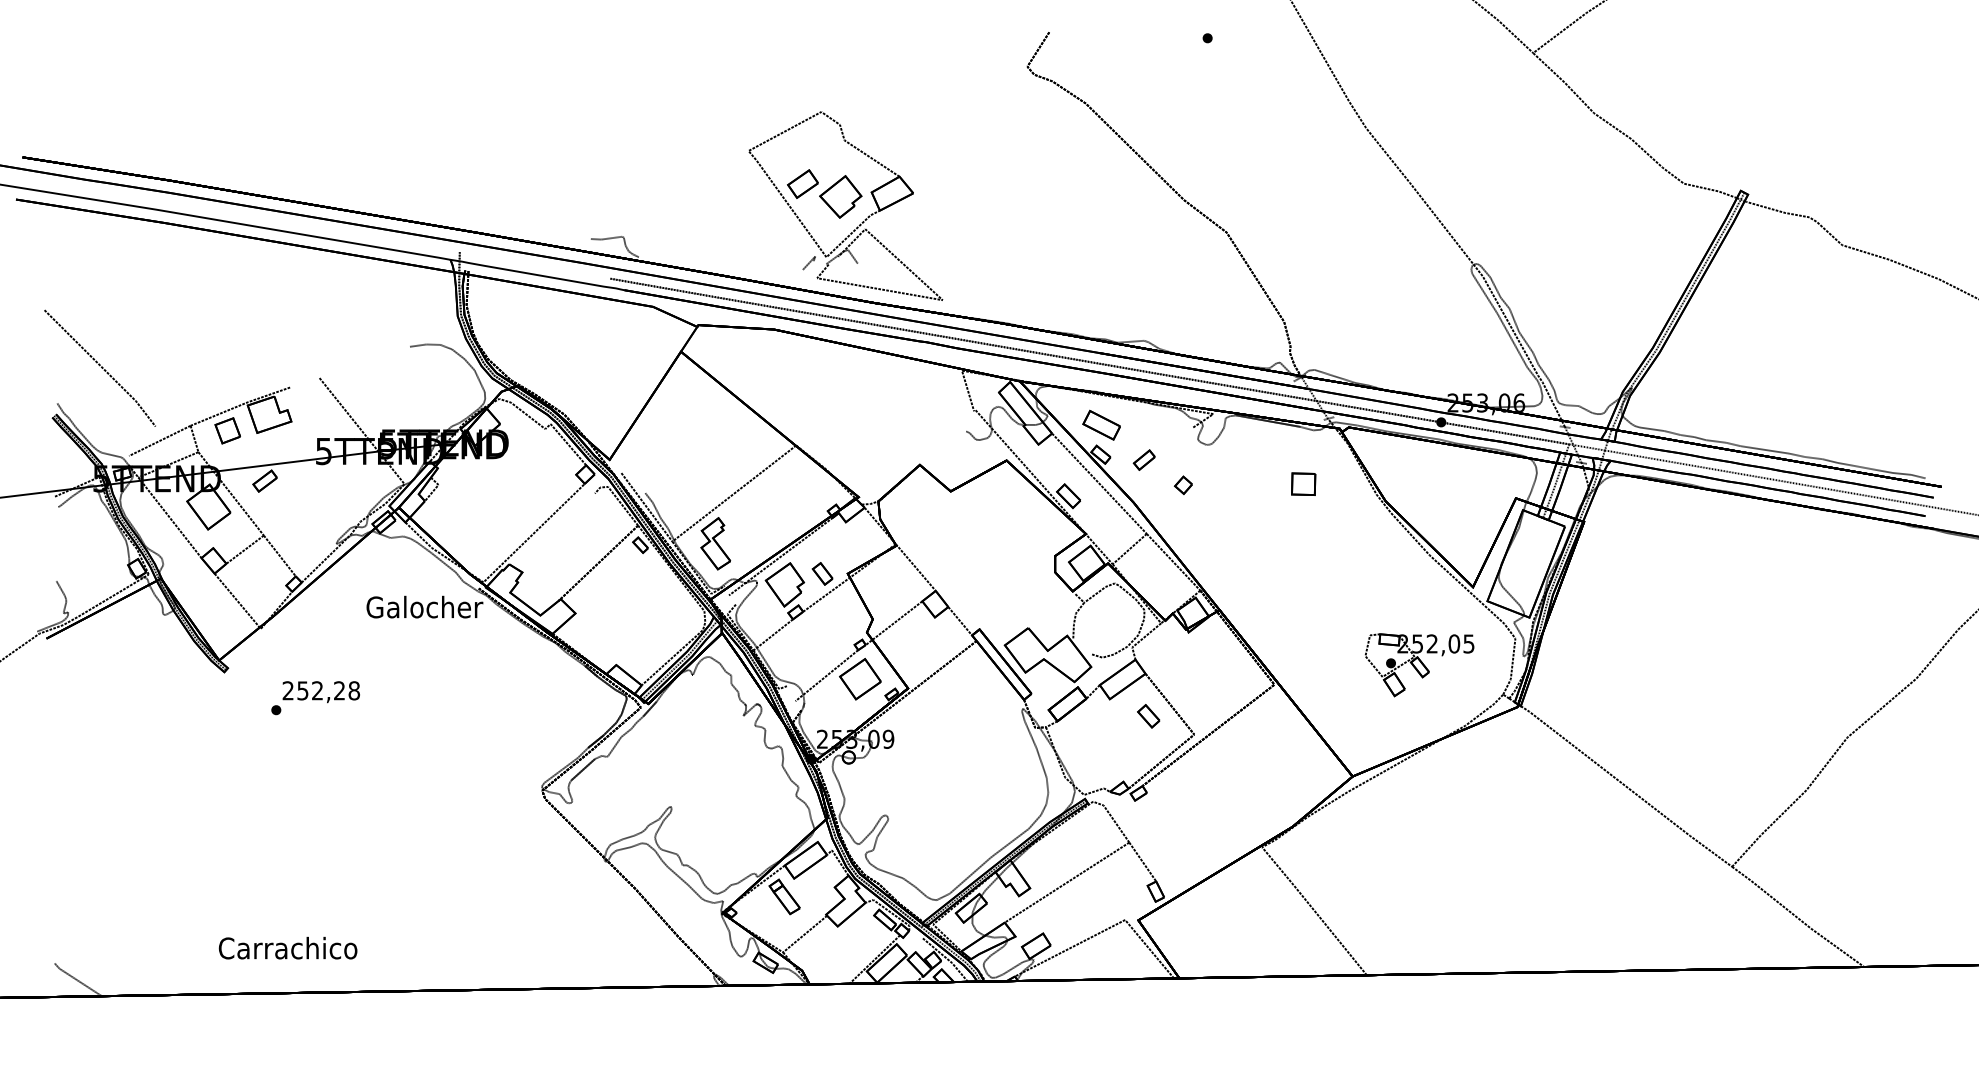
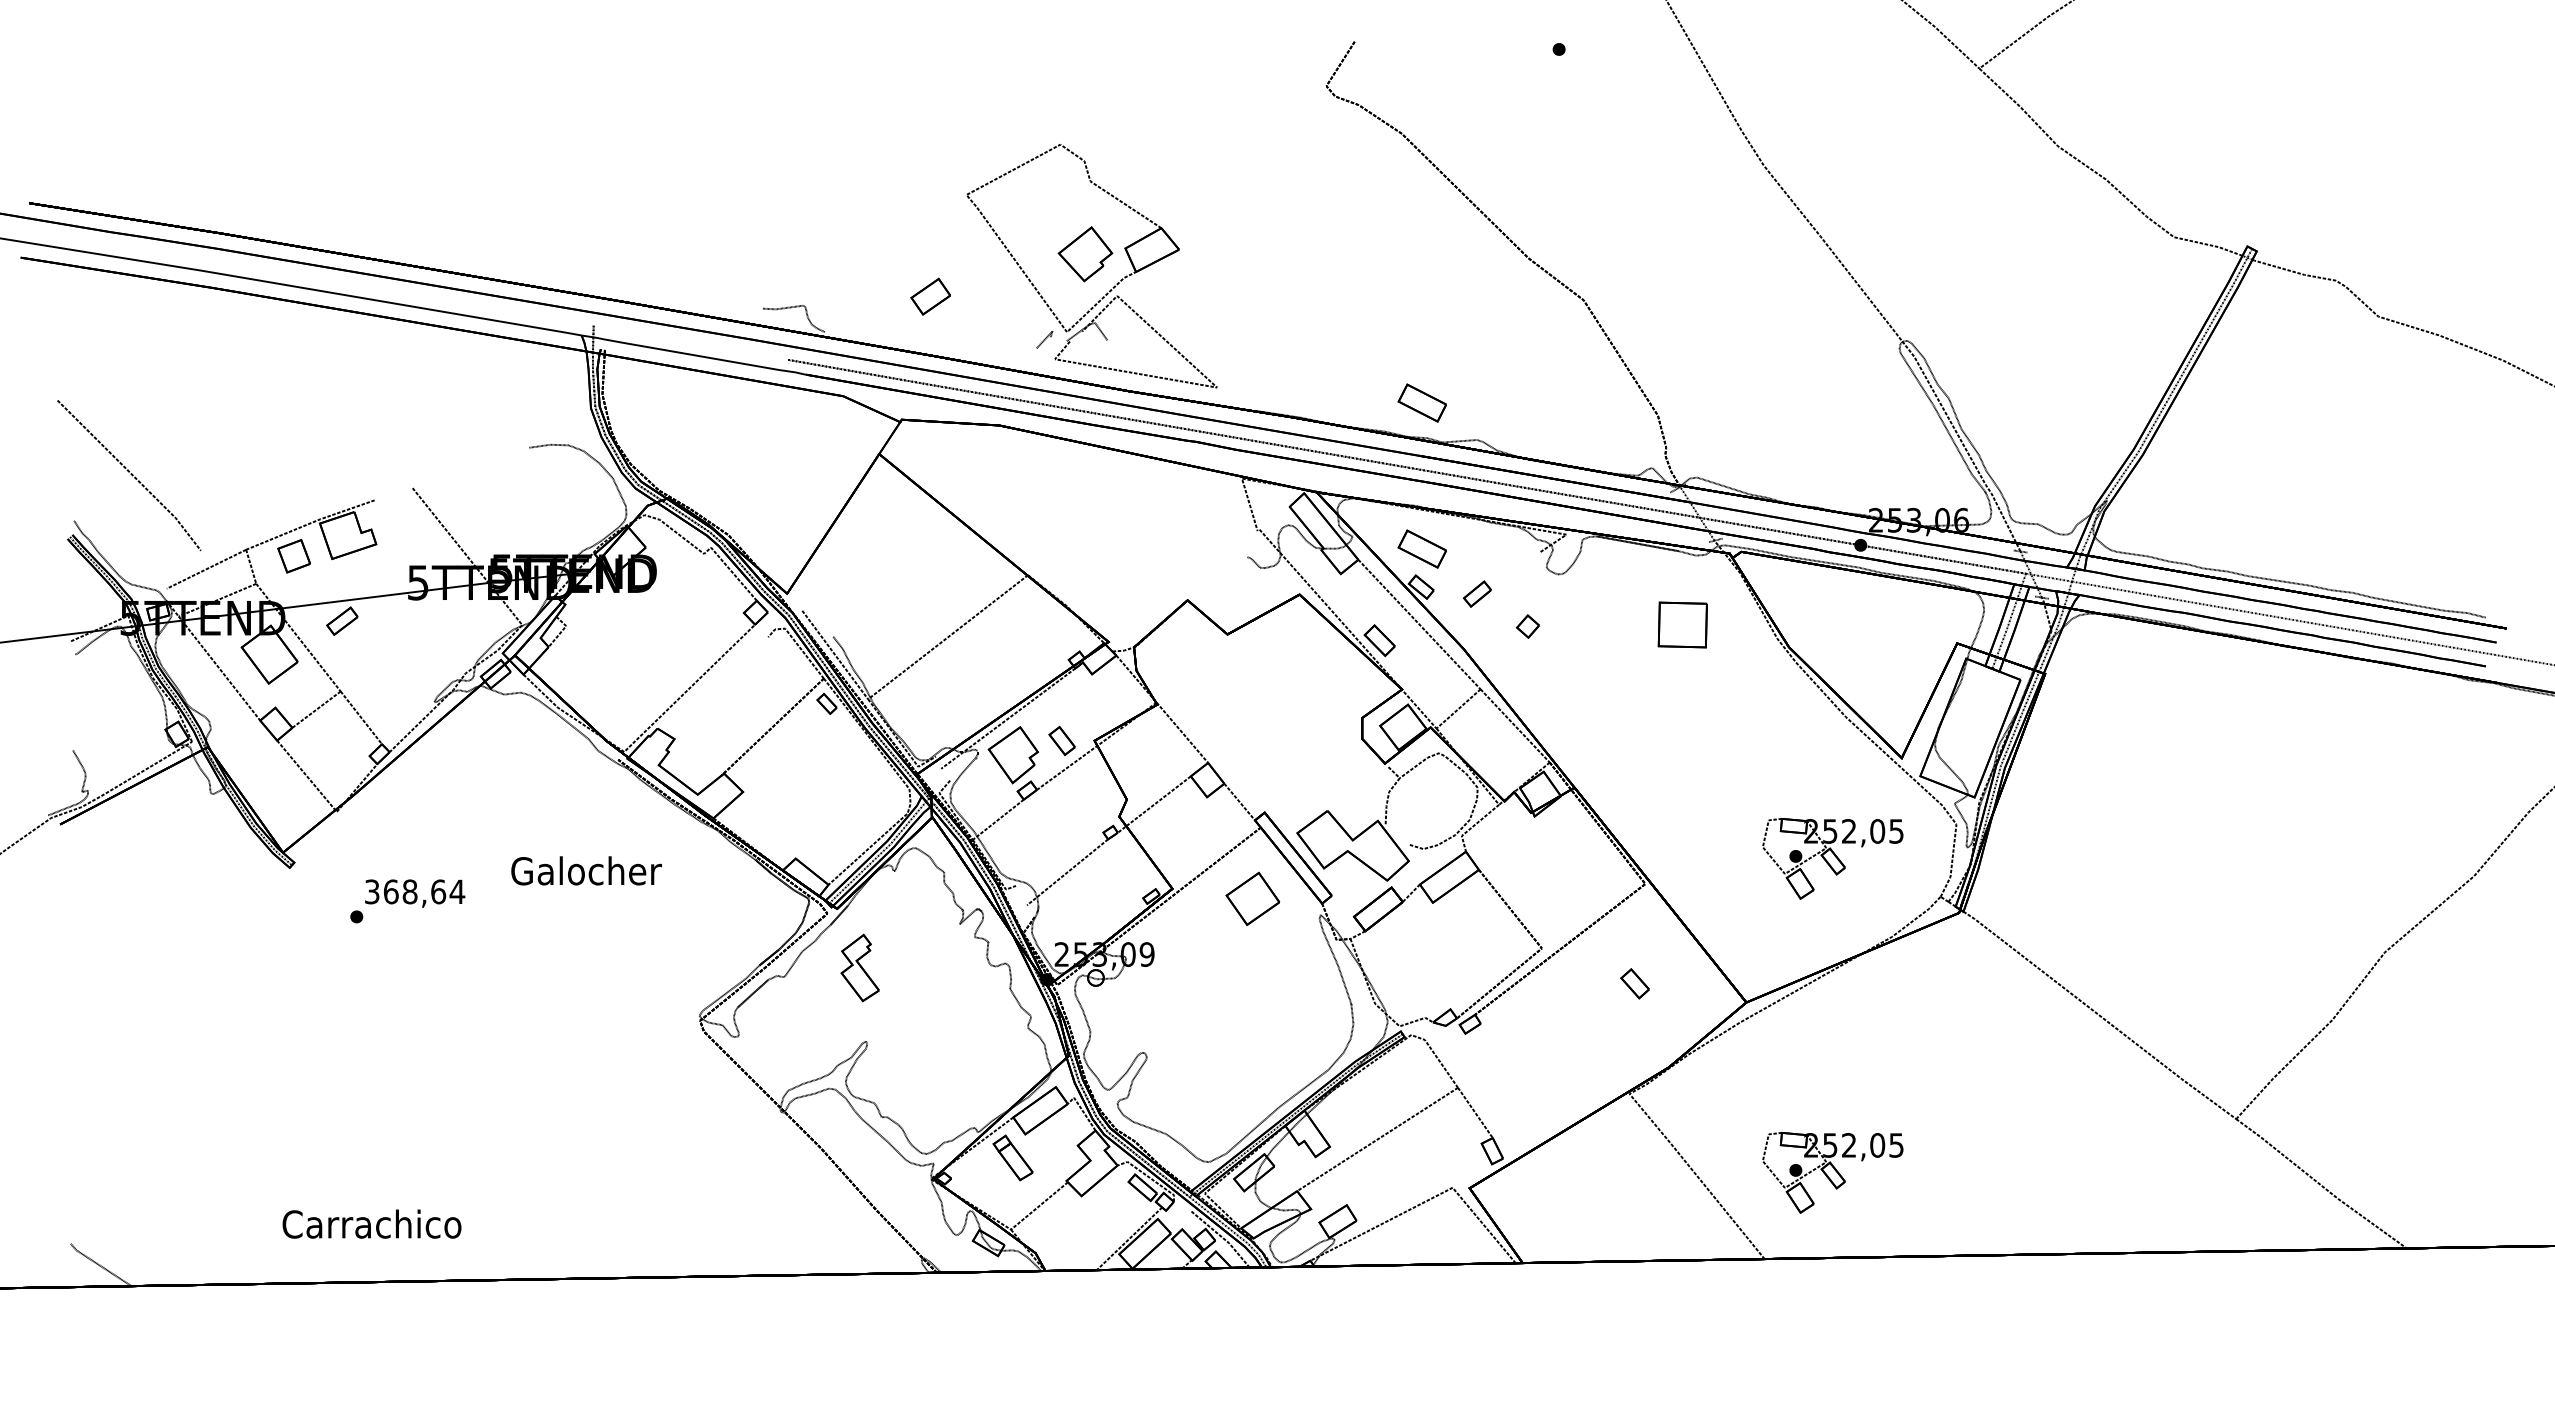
part: (802, 183) -> (930, 296), moved
part: (1101, 311) -> (1421, 402), added
part: (1303, 484) -> (1683, 625), size x1.6
part: (715, 543) -> (859, 967), moved
text: (424, 606) -> (586, 870), moved
part: (860, 678) -> (1252, 898), moved
text: (321, 690) -> (415, 891), 252,28 -> 368,64
part: (1148, 716) -> (1634, 983), moved
part: (1419, 908) -> (1832, 1172), added

